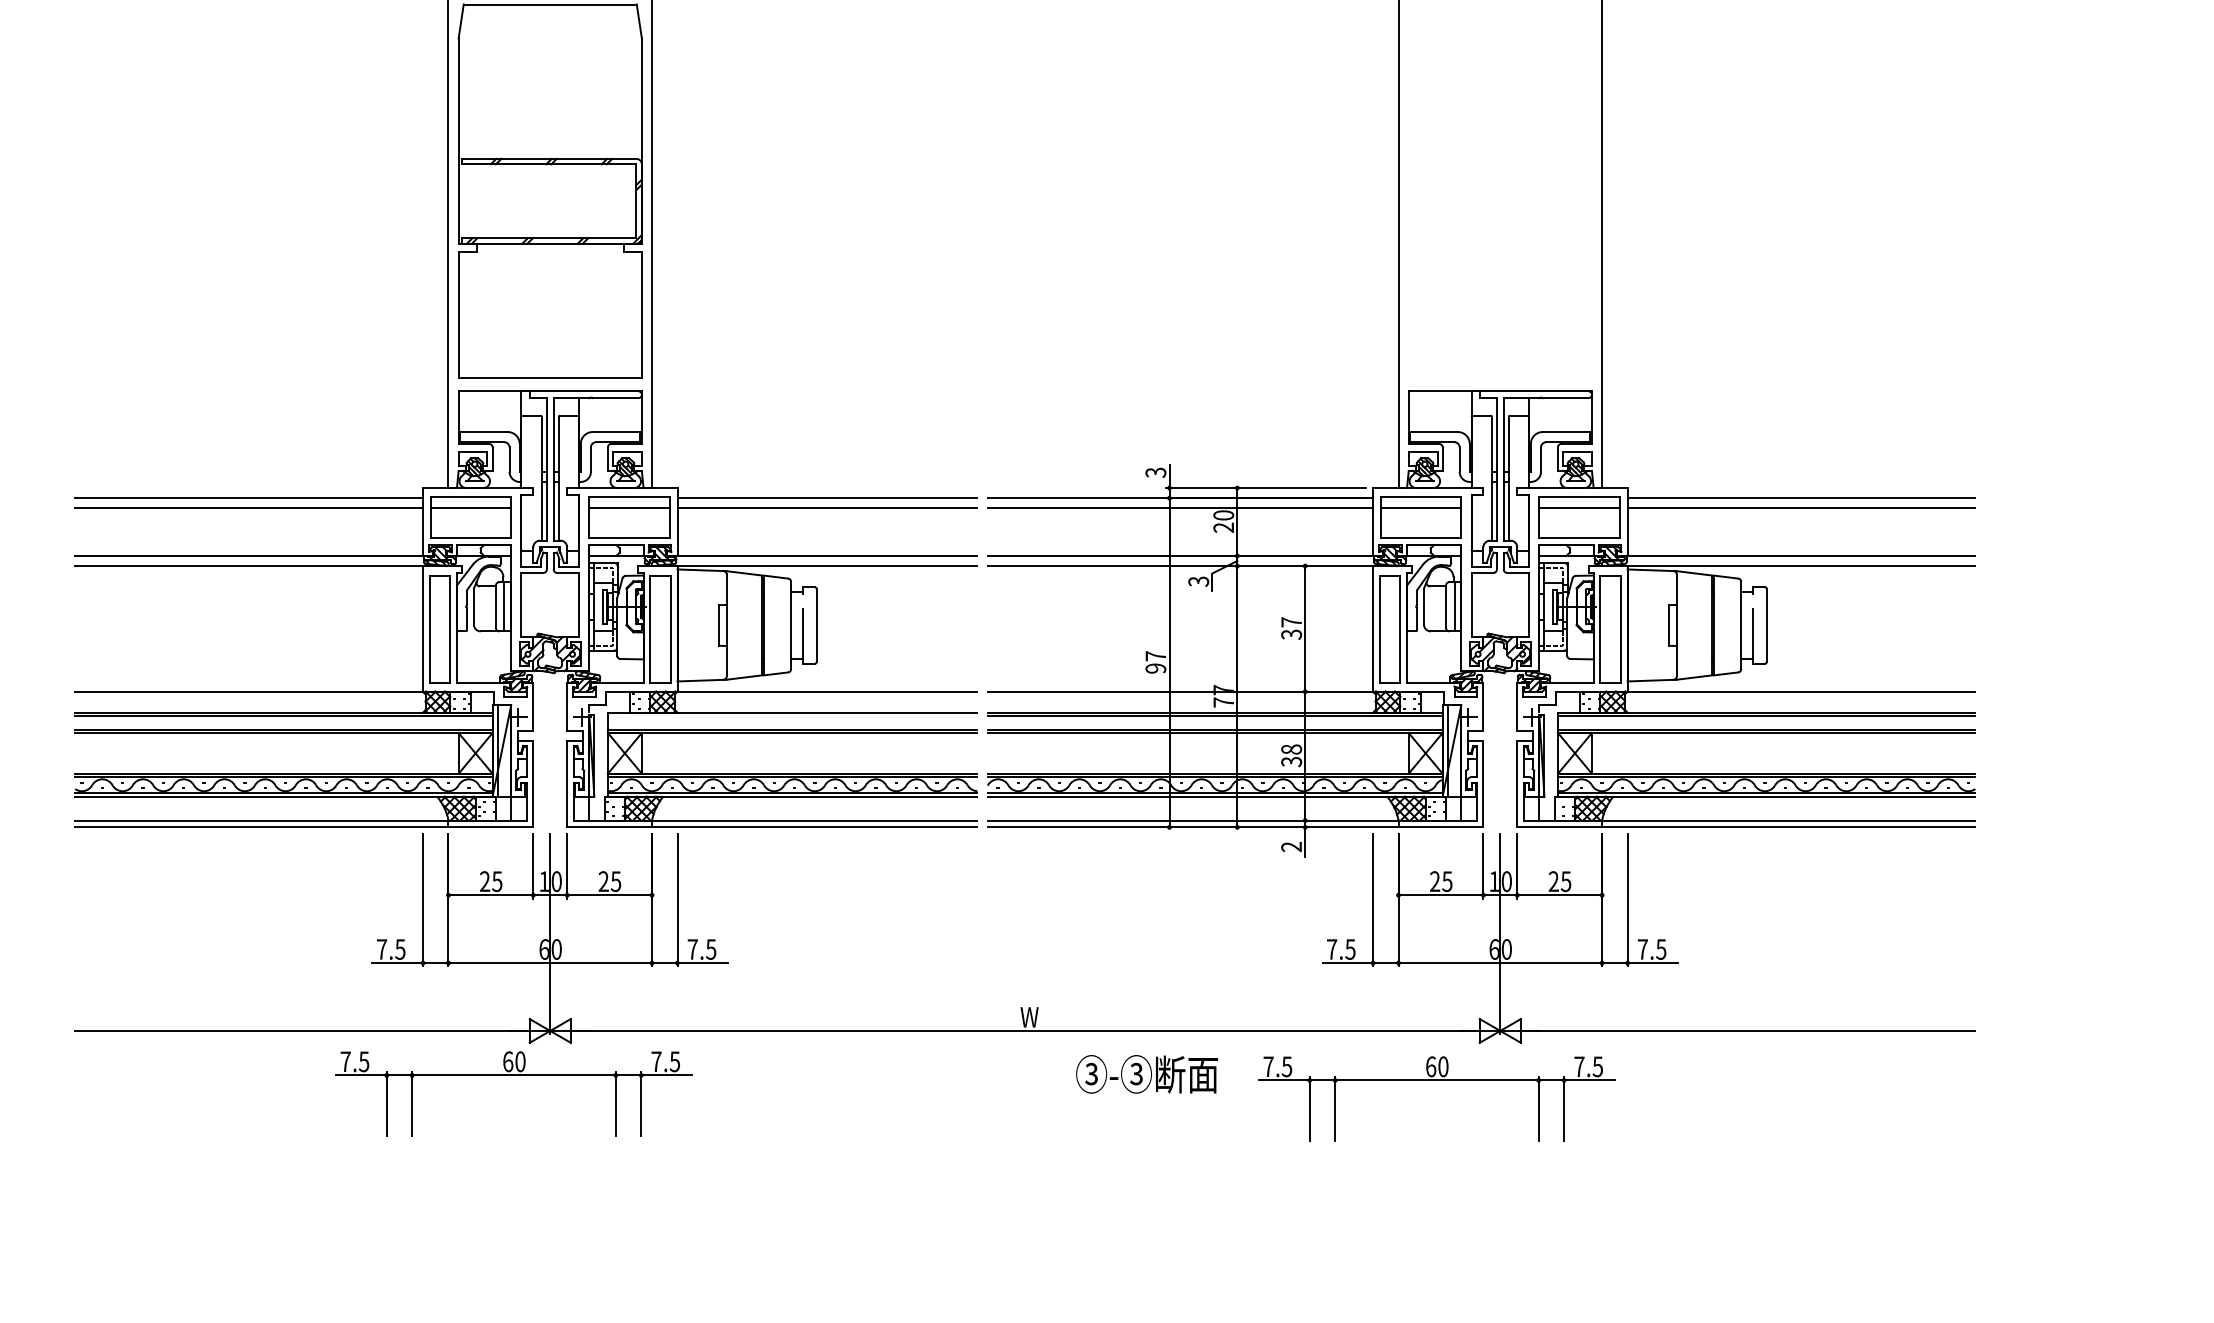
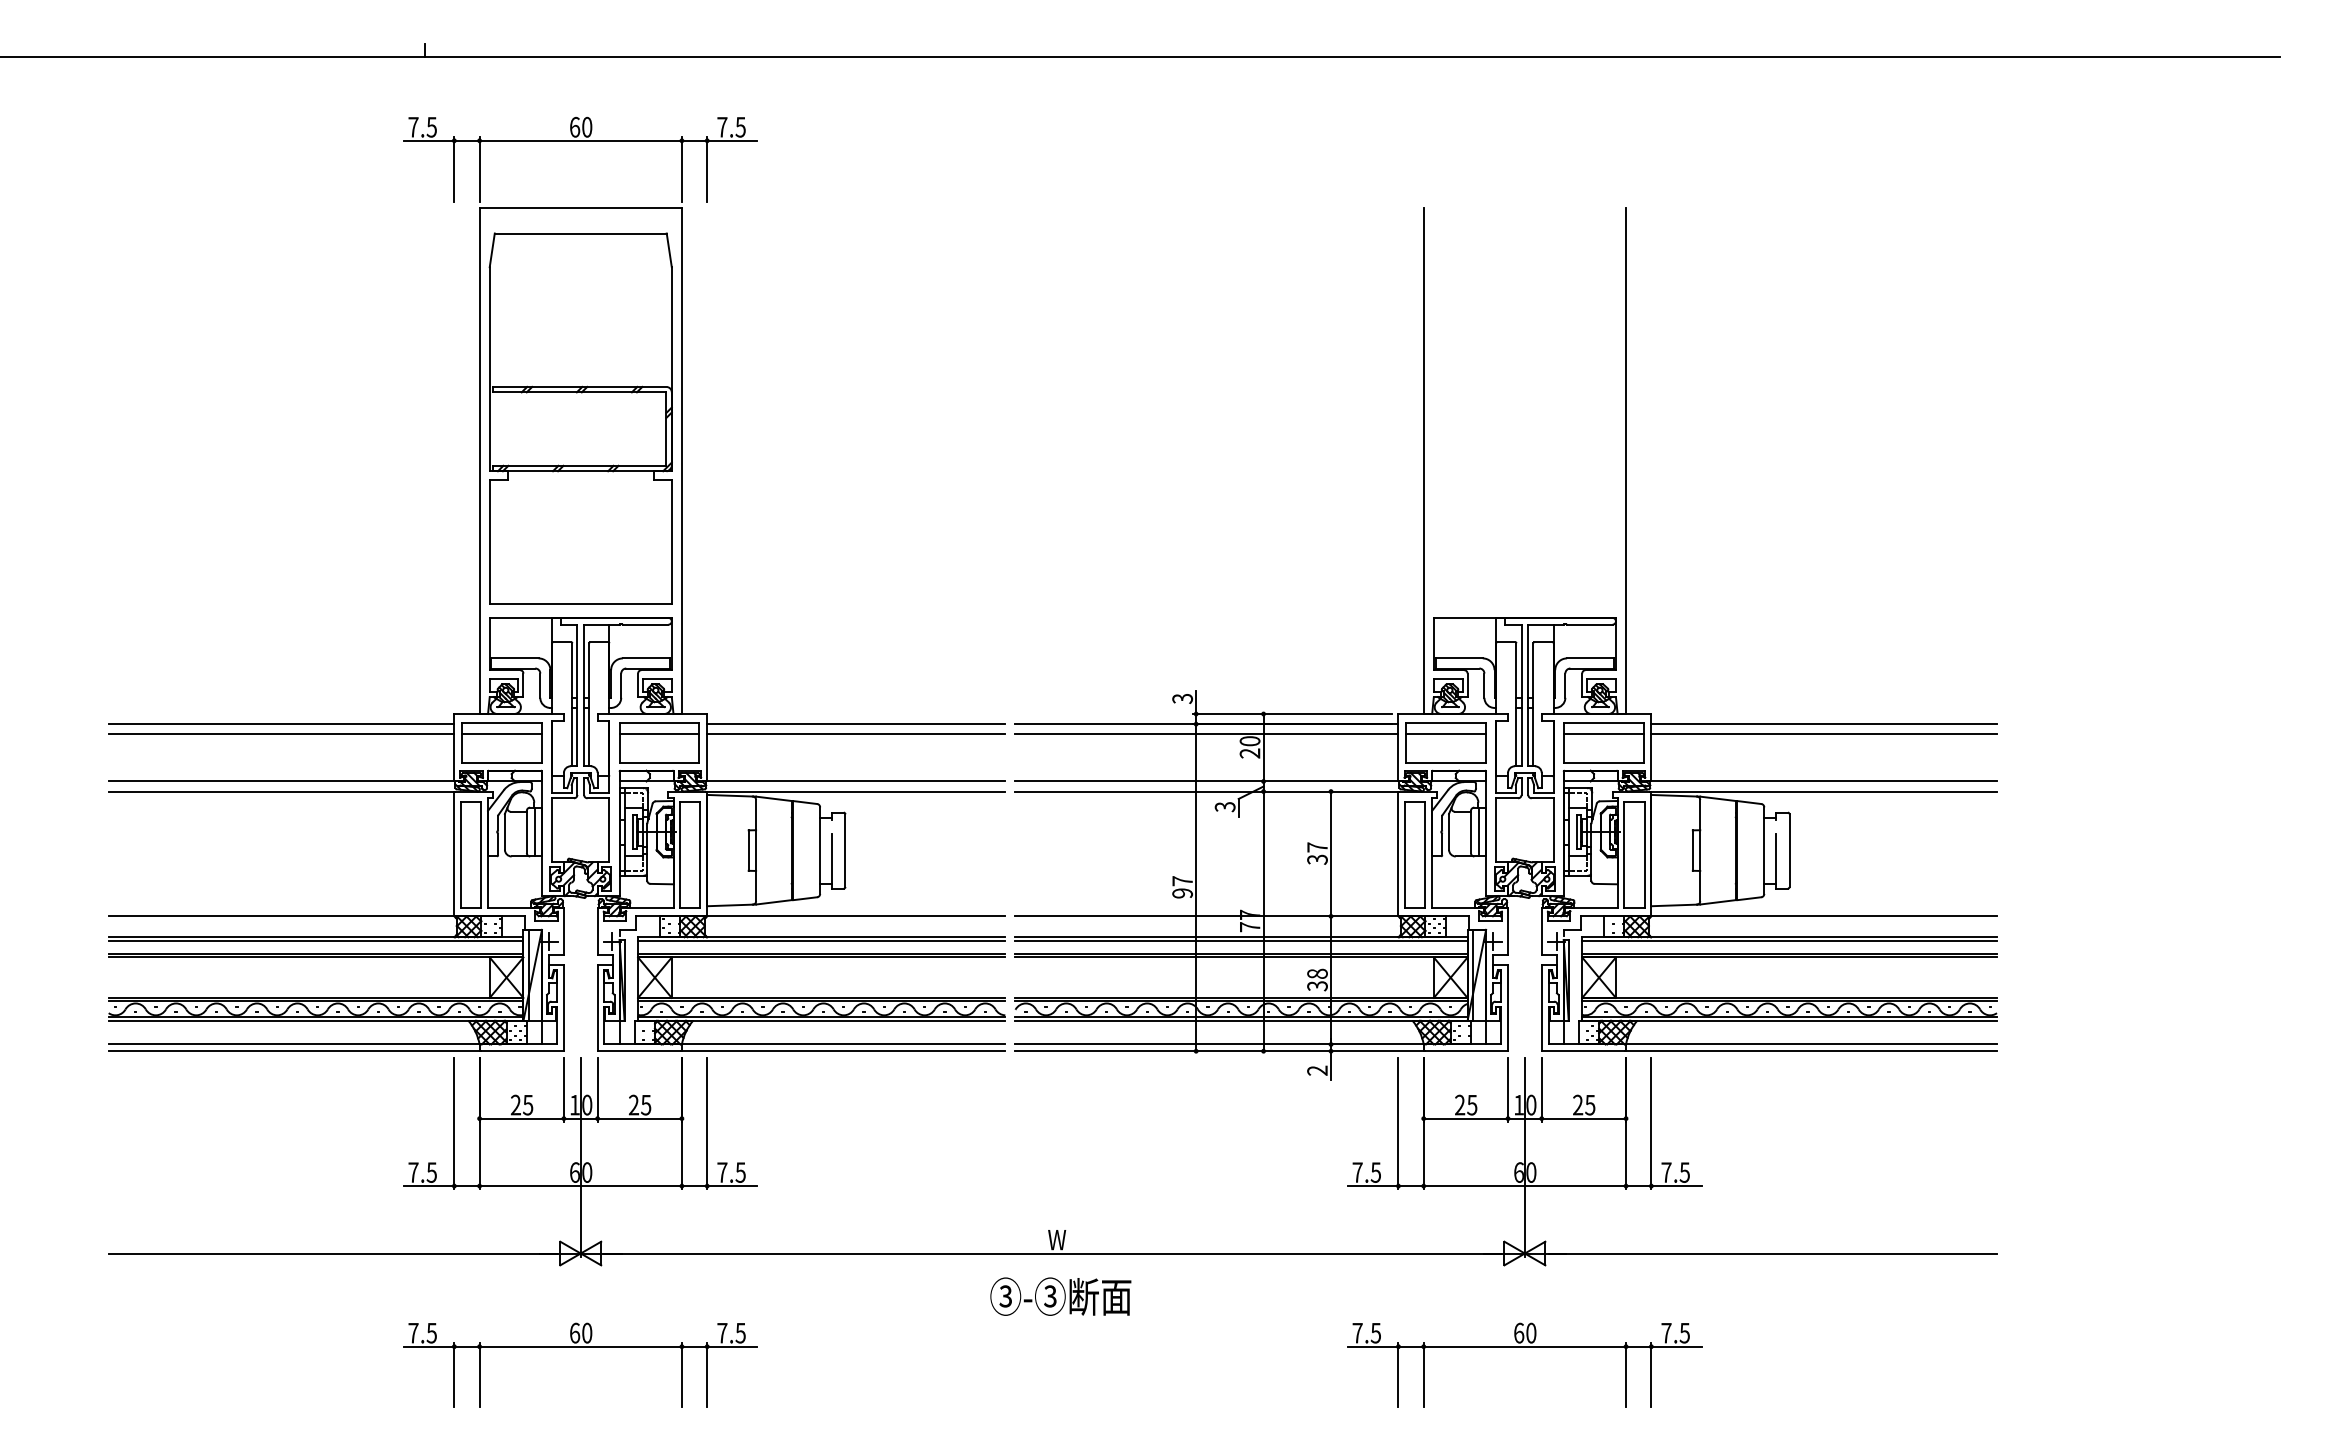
line: (792, 715) -> (821, 940), added
text: (1146, 1074) -> (1060, 1296), moved
part: (513, 1076) -> (580, 1347), moved
part: (1436, 1081) -> (1524, 1347), moved

